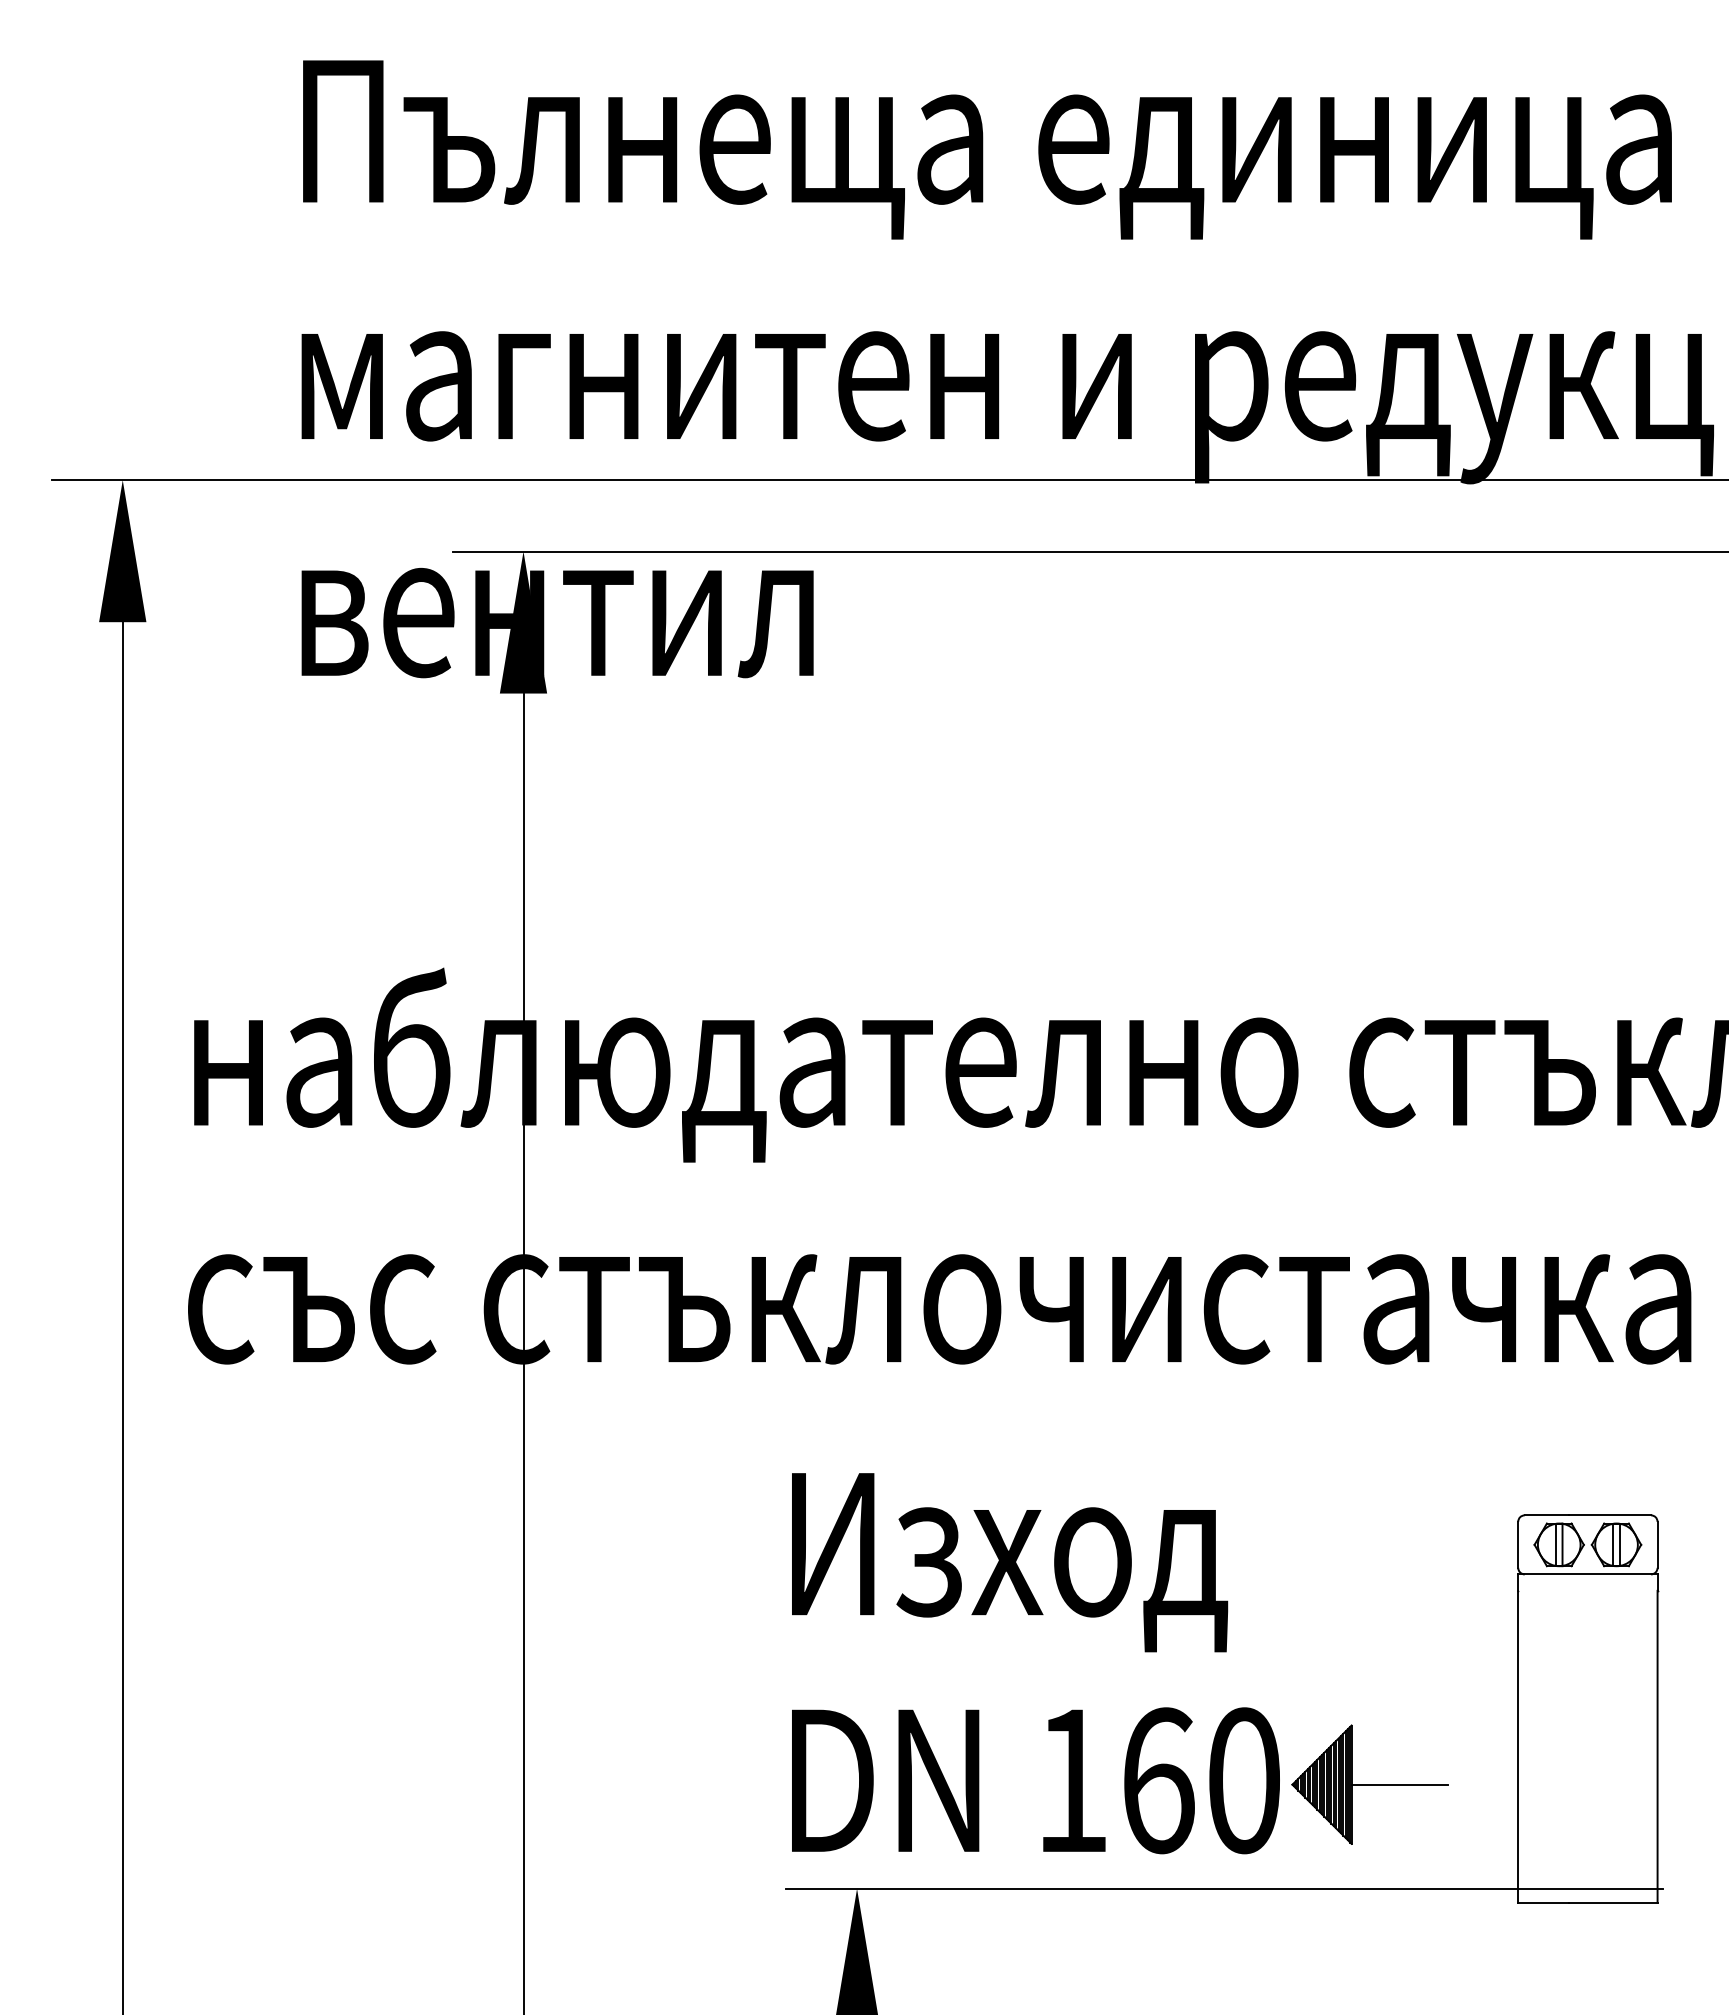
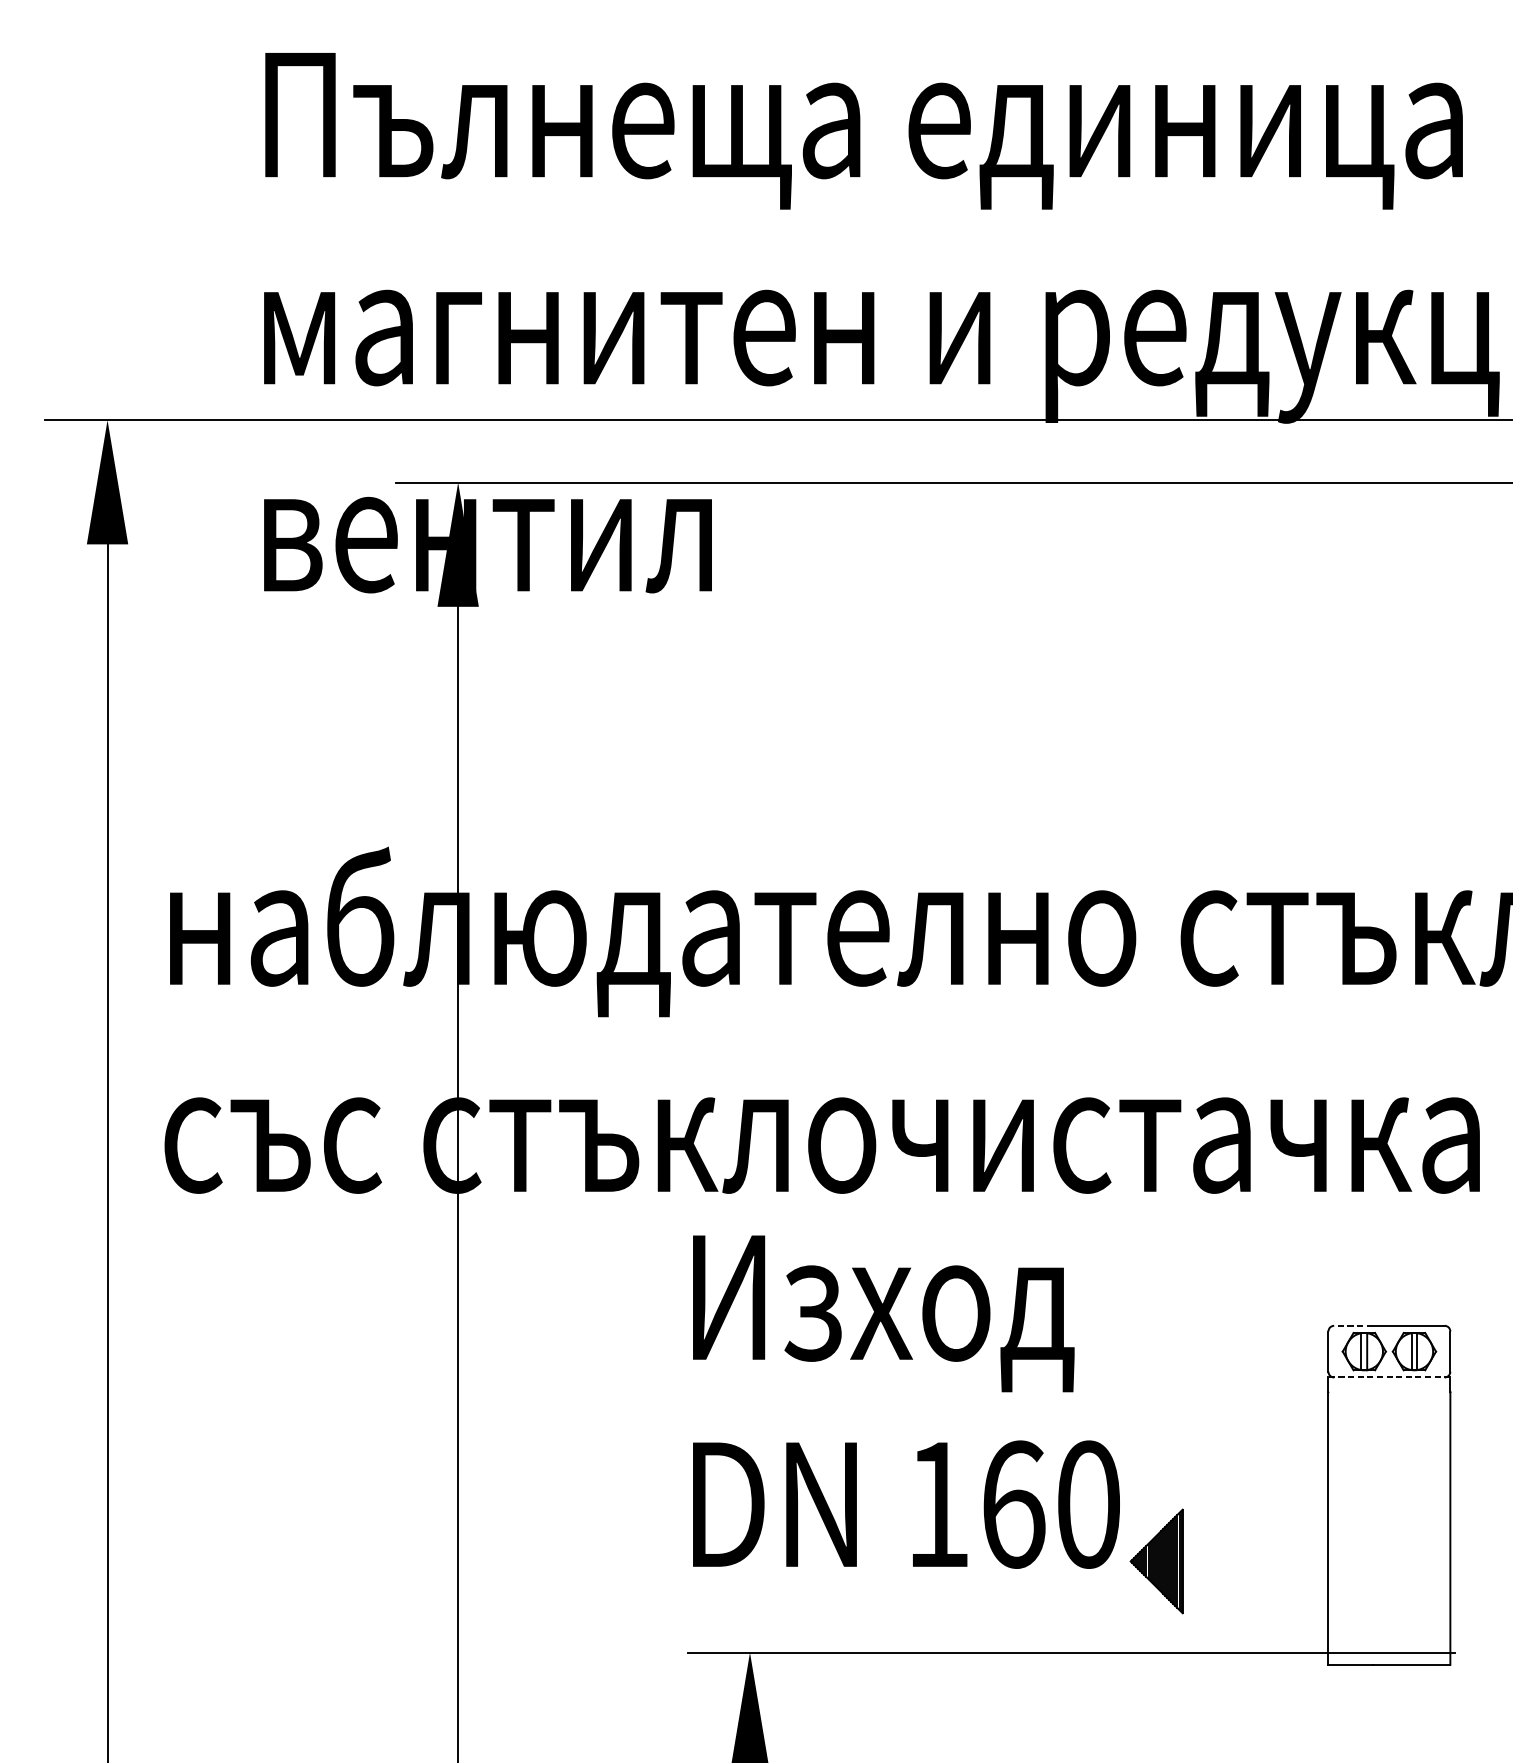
line: (1546, 1515) -> (1353, 1325), solid -> dashed
line: (1587, 1574) -> (1389, 1377), solid -> dashed
text: (1035, 1663) -> (906, 1402), moved
line: (1399, 1784) -> (1224, 1561), removed

